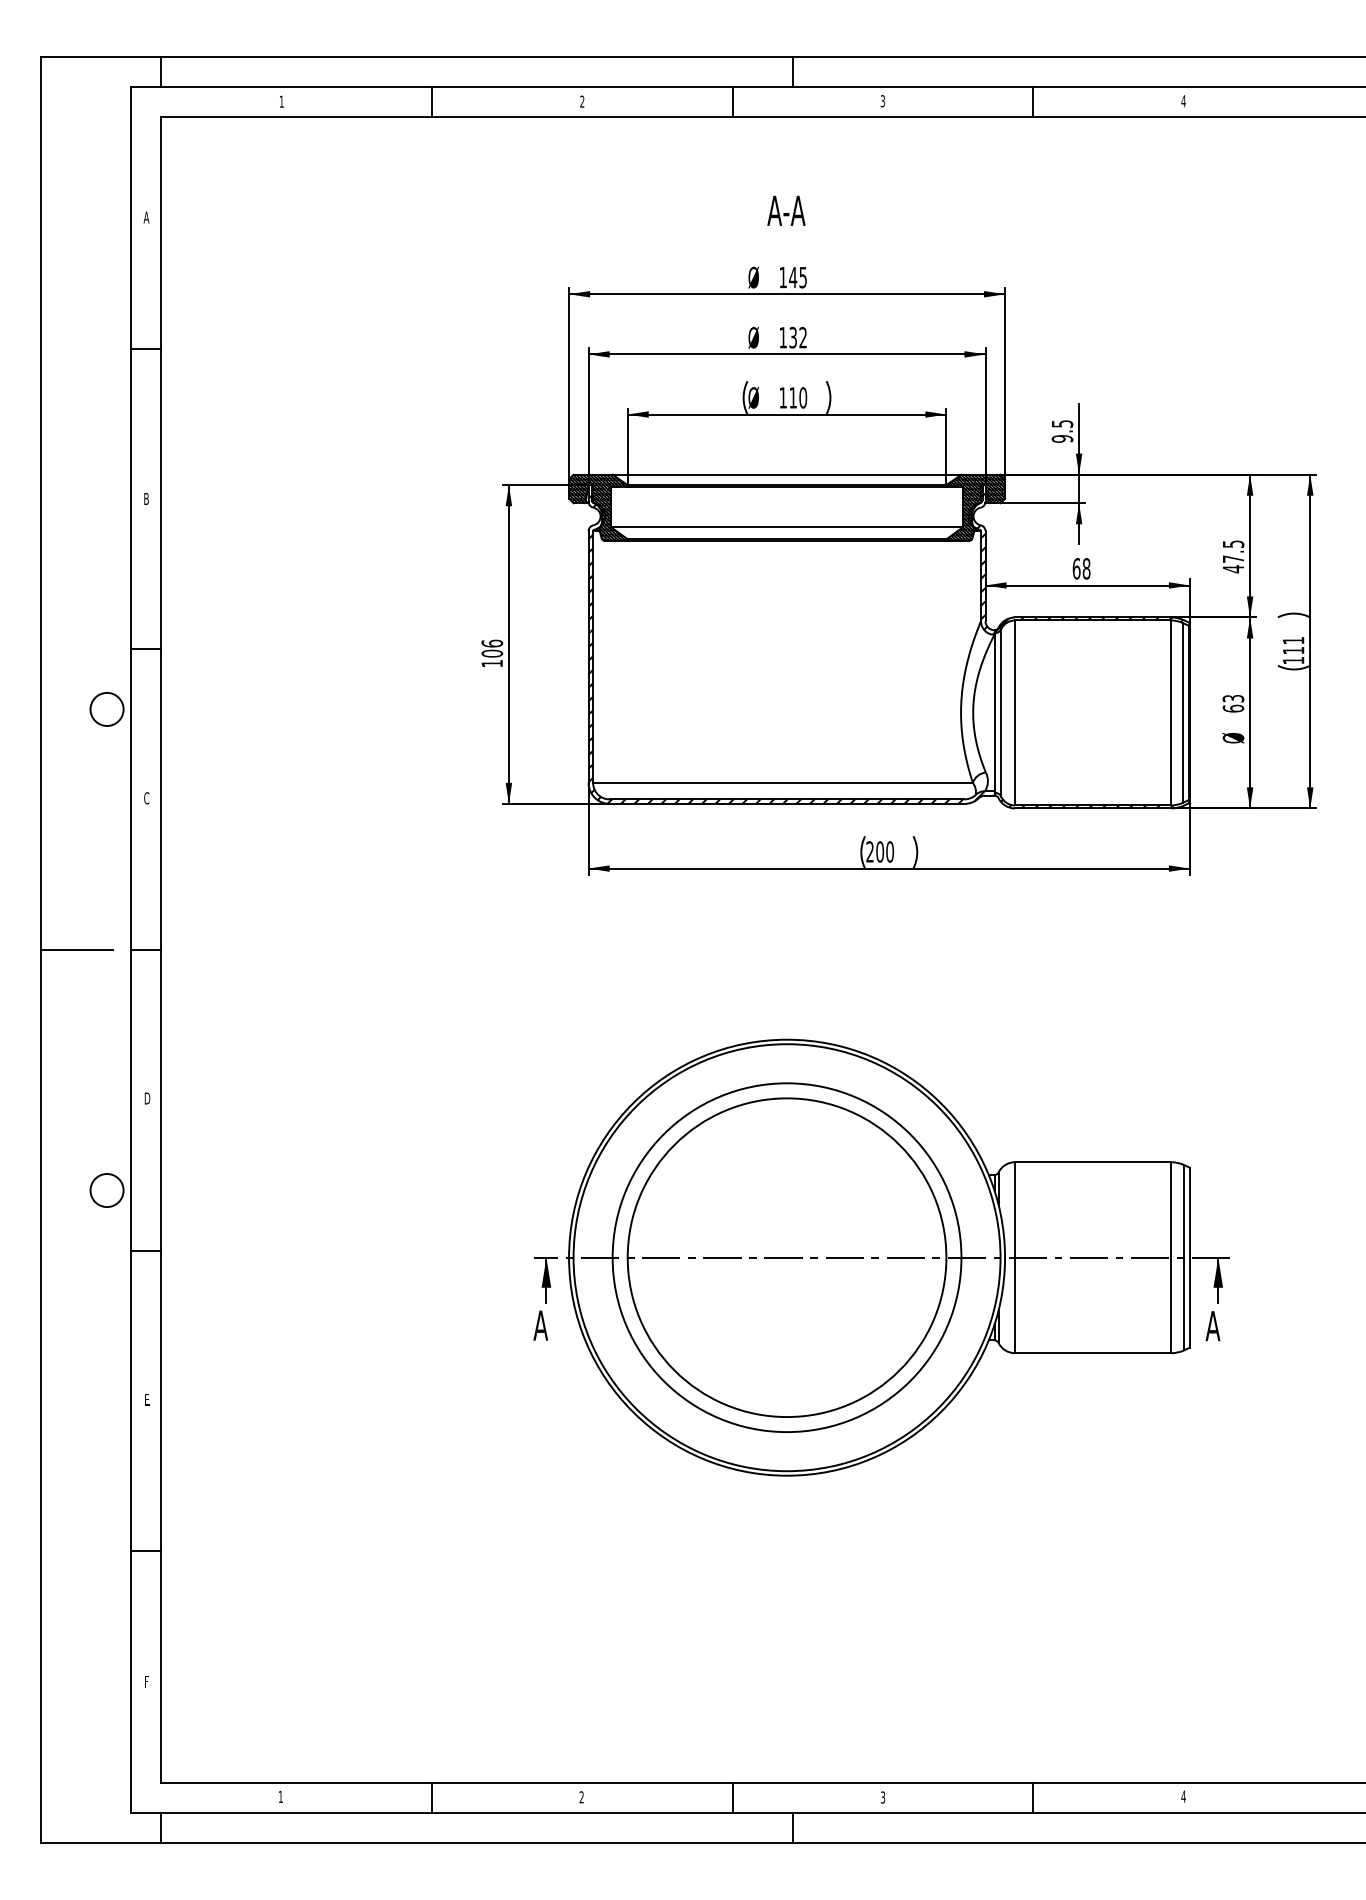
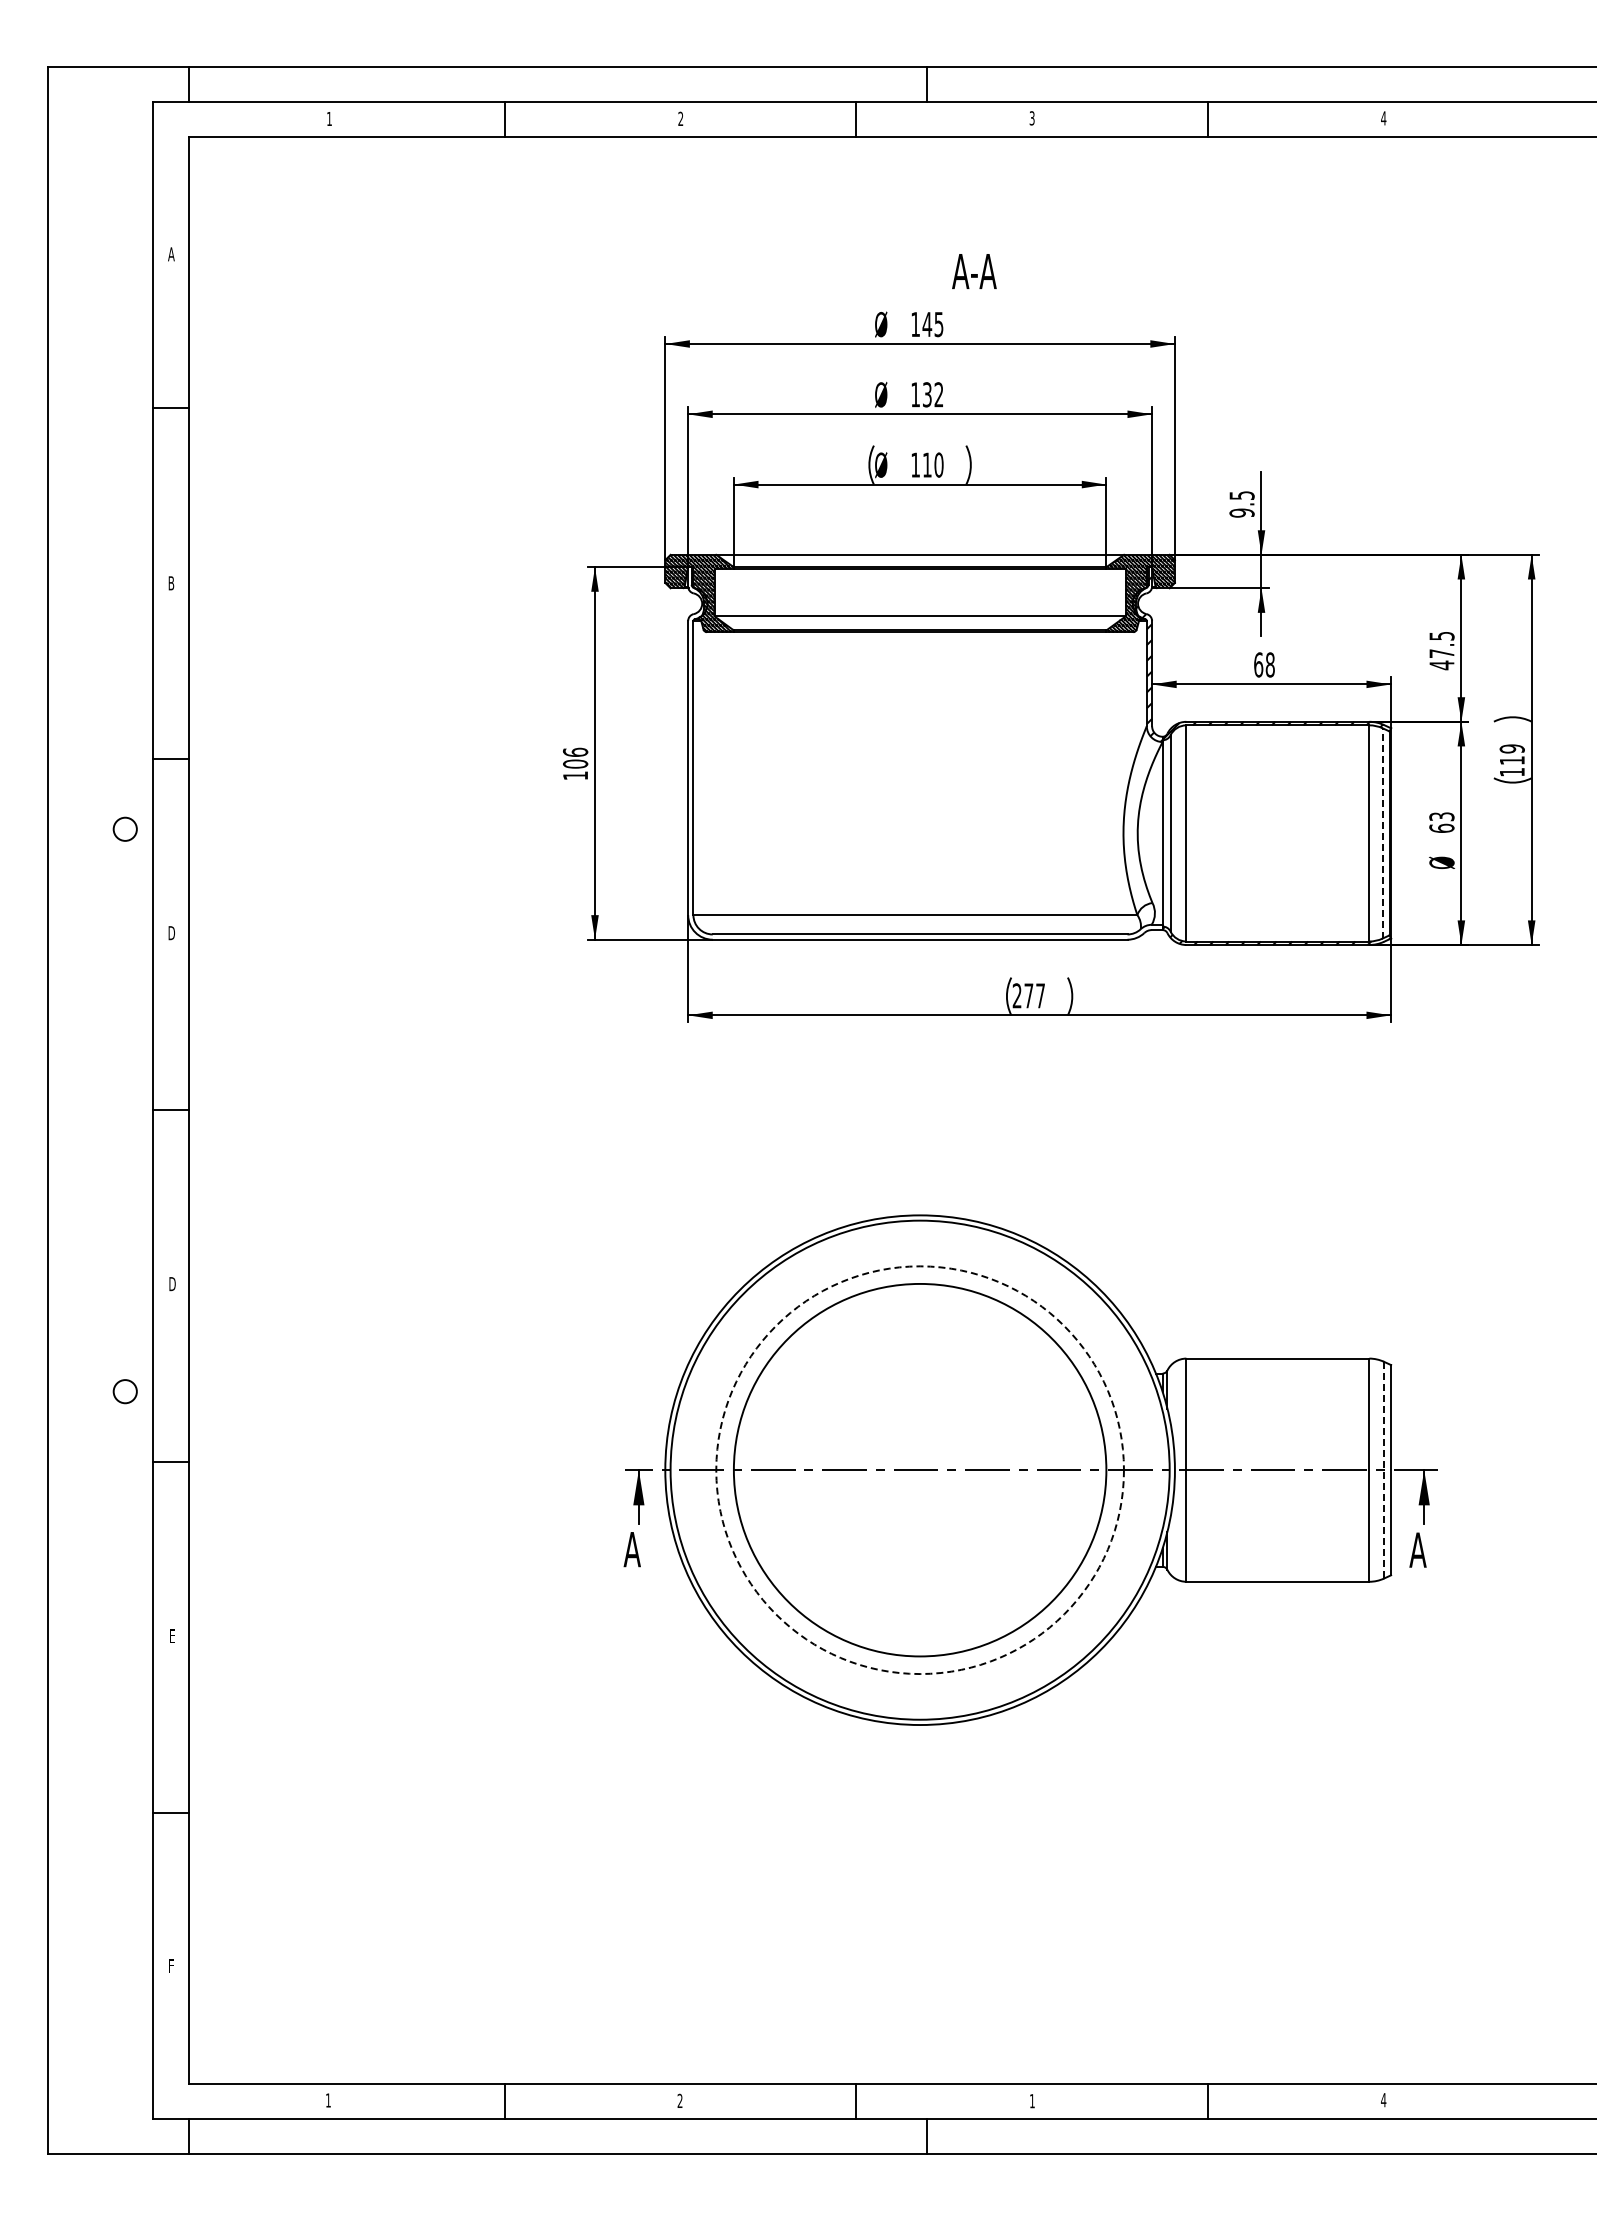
text: (786, 210) -> (974, 271), moved
text: (1292, 640) -> (1511, 748), 111 -> 119
hatch: (791, 644) -> (925, 753), removed
circle: (106, 708) -> (124, 828), size x0.6
line: (1182, 712) -> (1382, 832), solid -> dashed
text: (146, 798) -> (171, 933), C -> D
text: (884, 851) -> (1034, 995), 200 -> 277
line: (76, 950) -> (89, 1110), removed
circle: (106, 1190) -> (124, 1391), size x0.6
circle: (786, 1257) -> (919, 1470), solid -> dashed
line: (1184, 1257) -> (1384, 1470), solid -> dashed
text: (882, 1797) -> (1031, 2101), 3 -> 1

